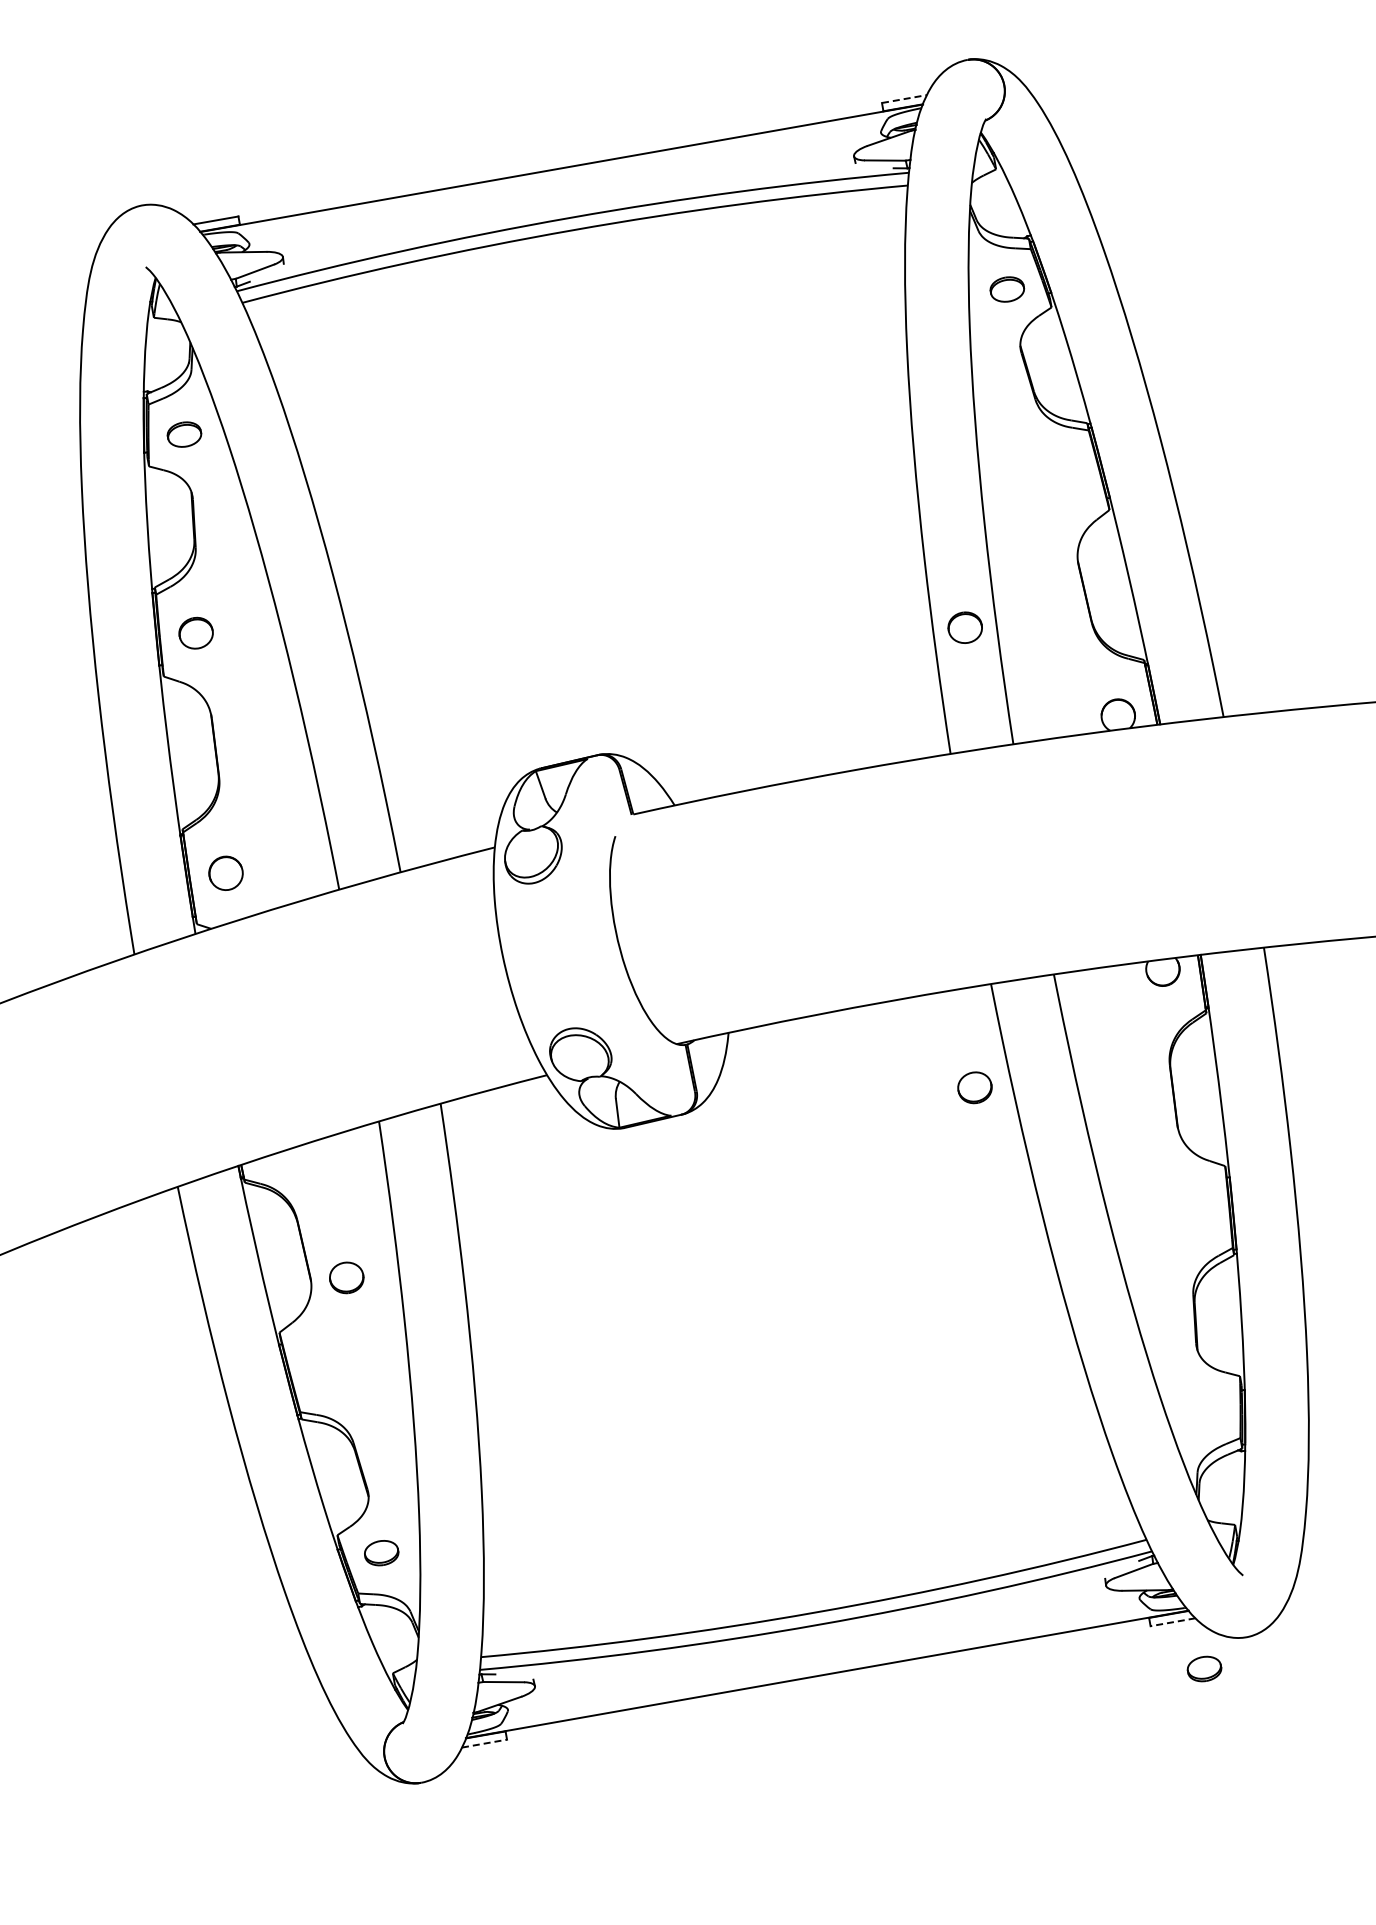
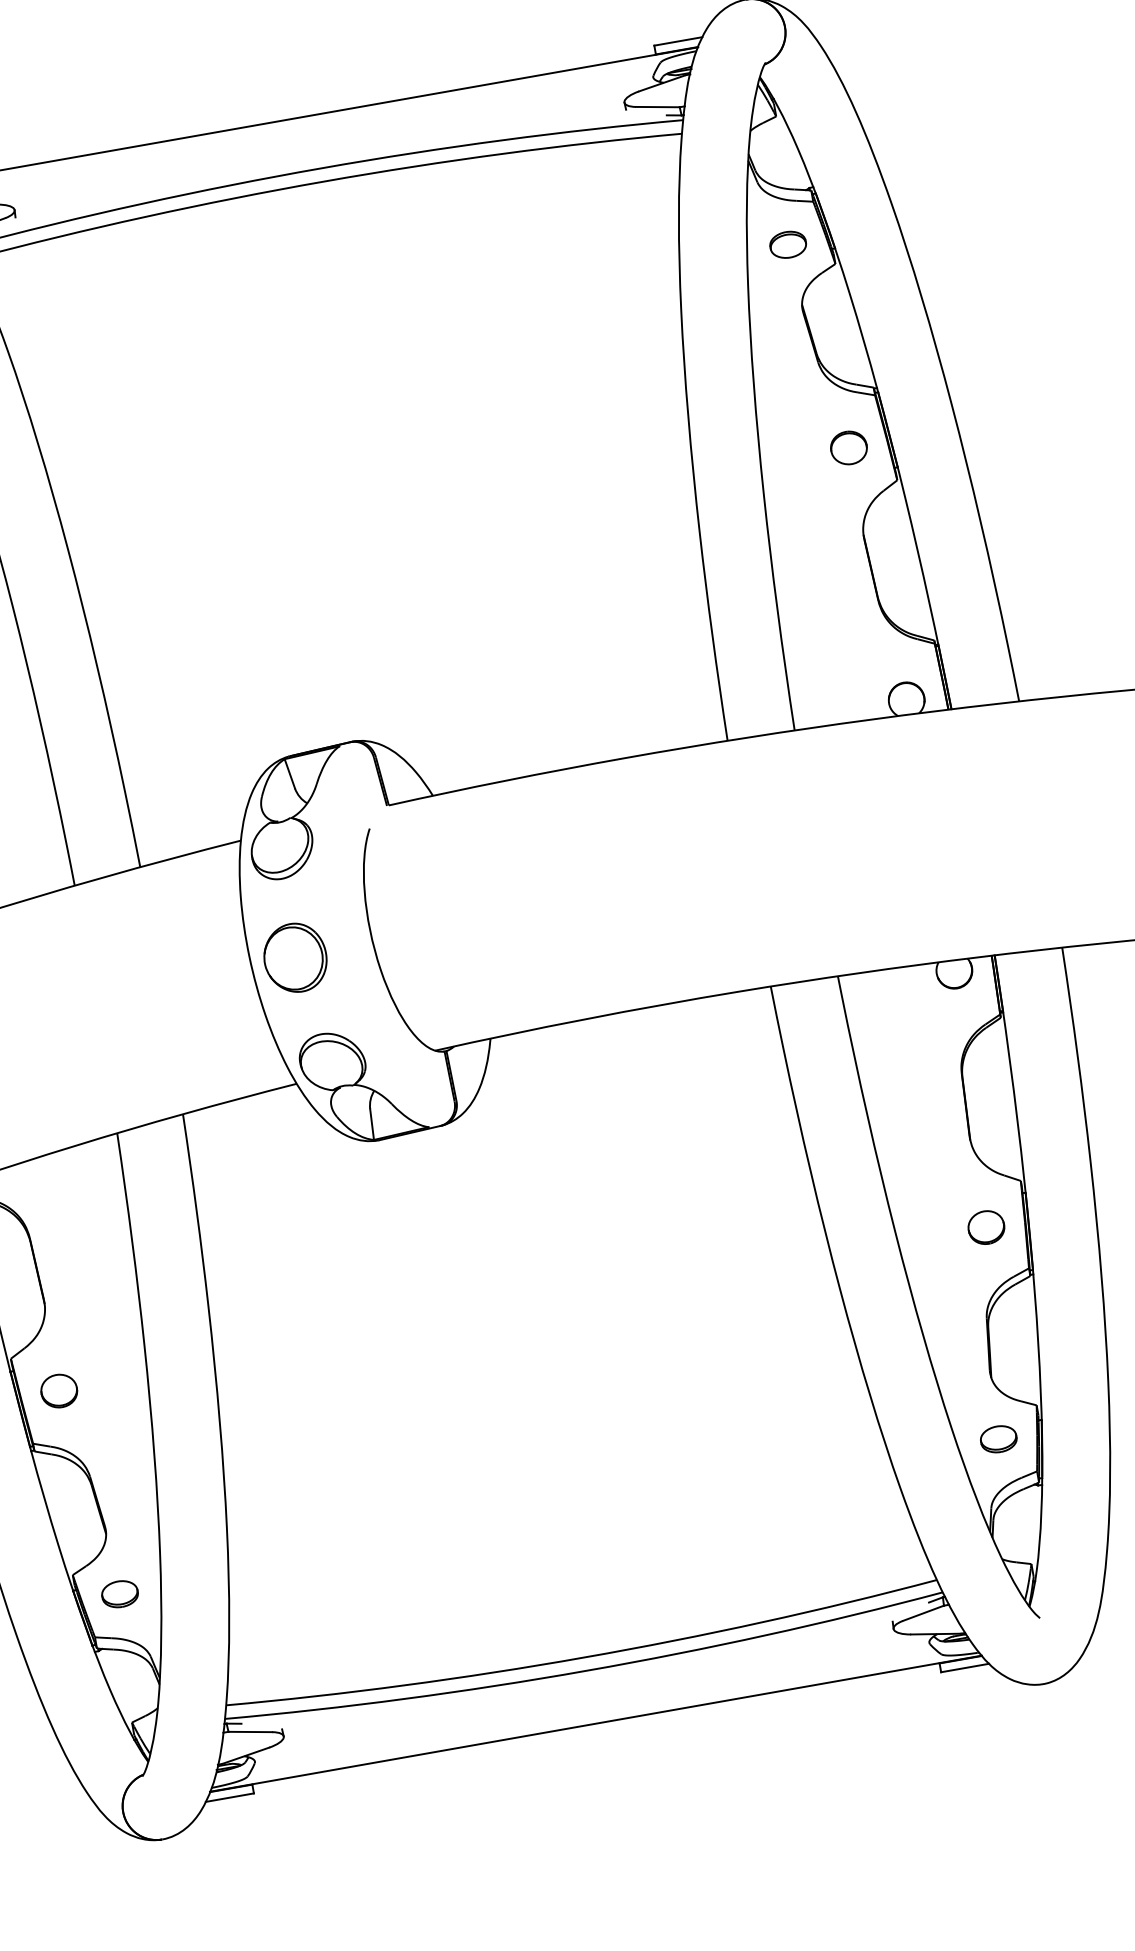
line: (904, 99) -> (678, 41), dashed -> solid
part: (964, 627) -> (848, 447), moved
part: (545, 956) -> (294, 957), added
part: (974, 1087) -> (985, 1227), moved
part: (346, 1277) -> (58, 1390), moved
line: (1173, 1622) -> (965, 1668), dashed -> solid
part: (1204, 1668) -> (998, 1438), moved
line: (484, 1743) -> (229, 1797), dashed -> solid

